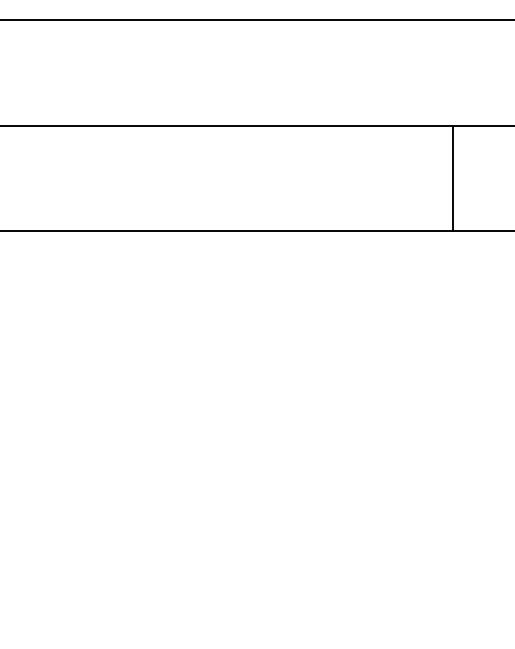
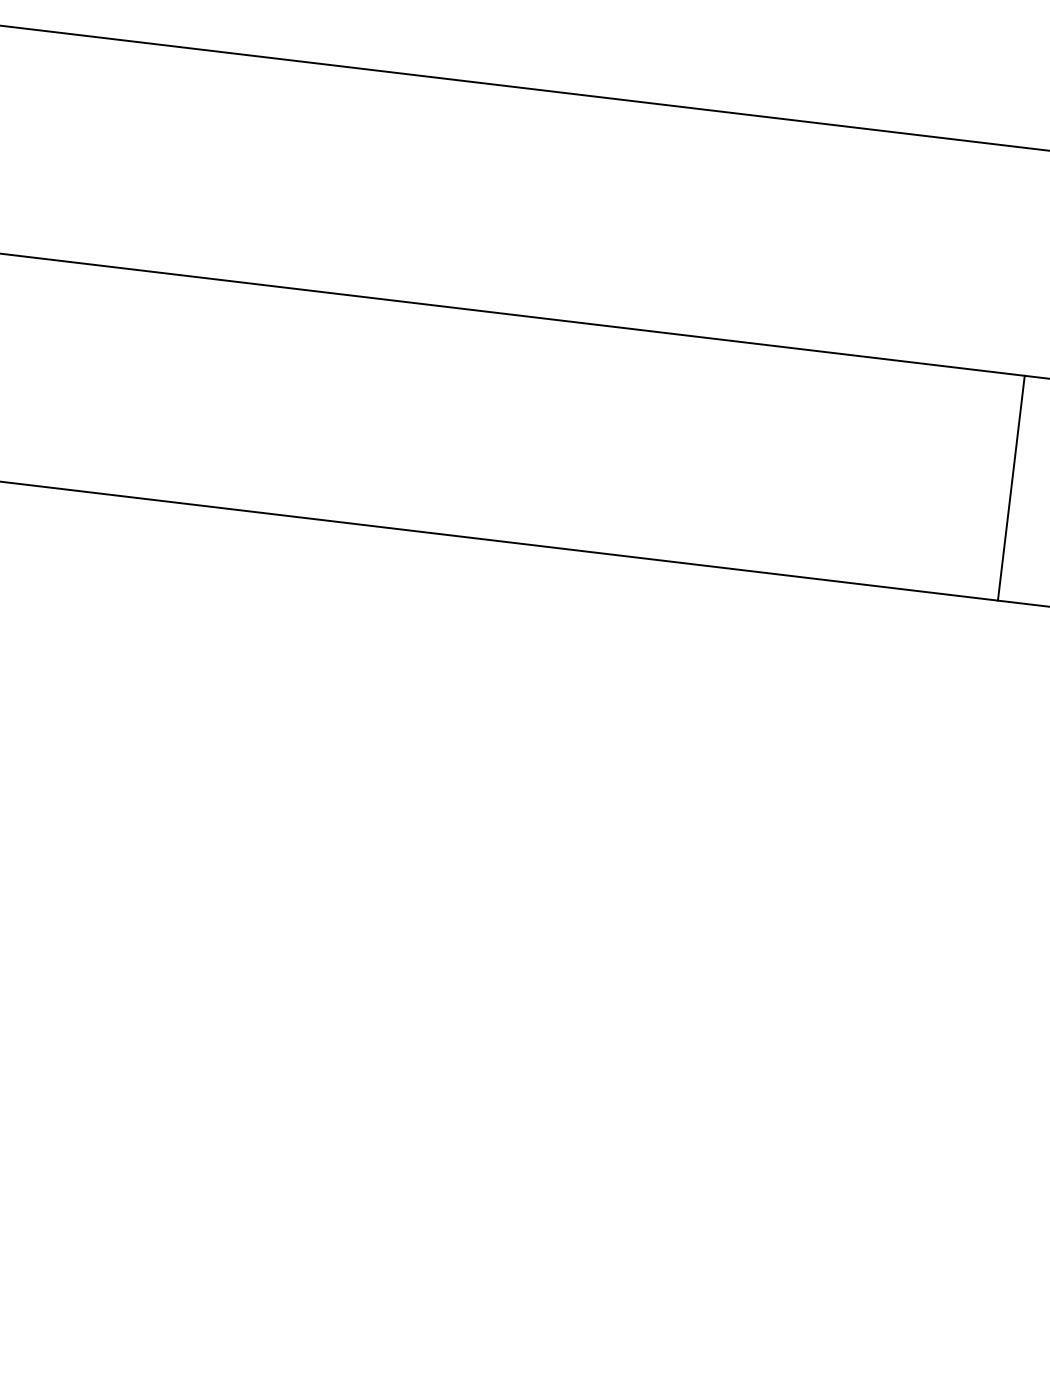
line: (452, 178) -> (1010, 487), moved

